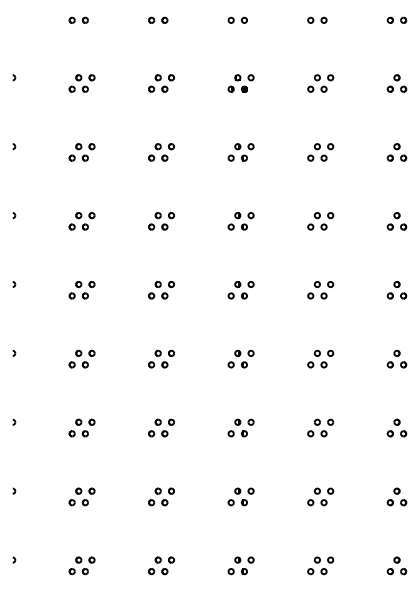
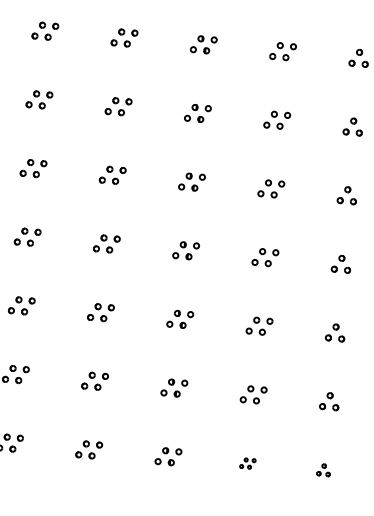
part: (320, 565) -> (247, 463), size x0.6
part: (396, 565) -> (323, 469), size x0.7

